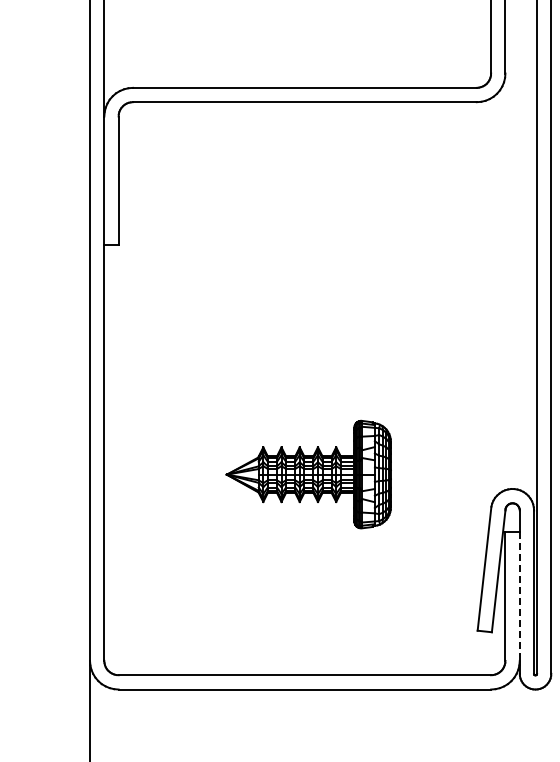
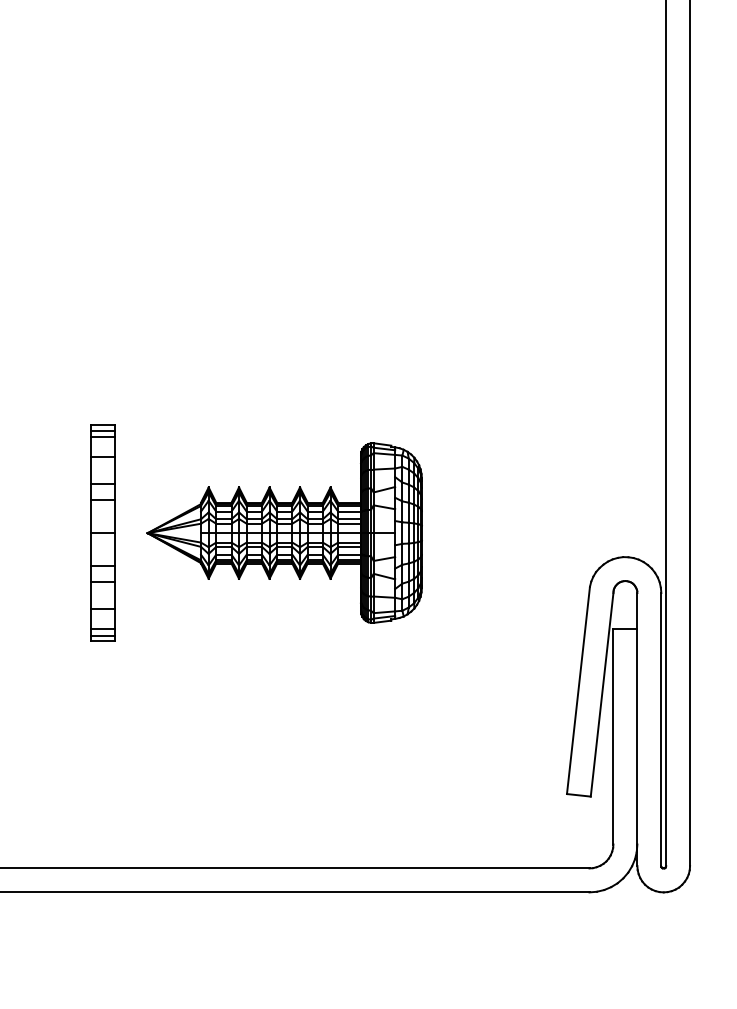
part: (199, 474) -> (101, 532), added
line: (519, 596) -> (636, 736), dashed -> solid

